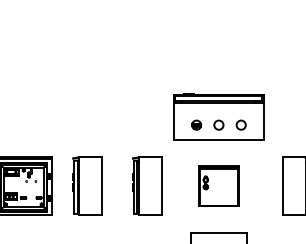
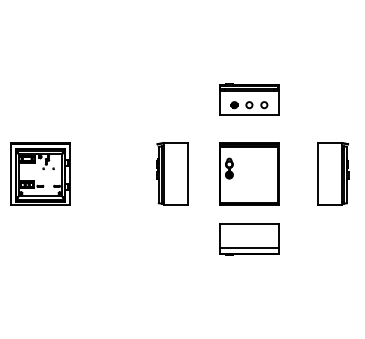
part: (219, 116) -> (249, 99), size x0.62
part: (87, 185) -> (108, 173), removed
part: (219, 185) -> (249, 173), size x1.43

